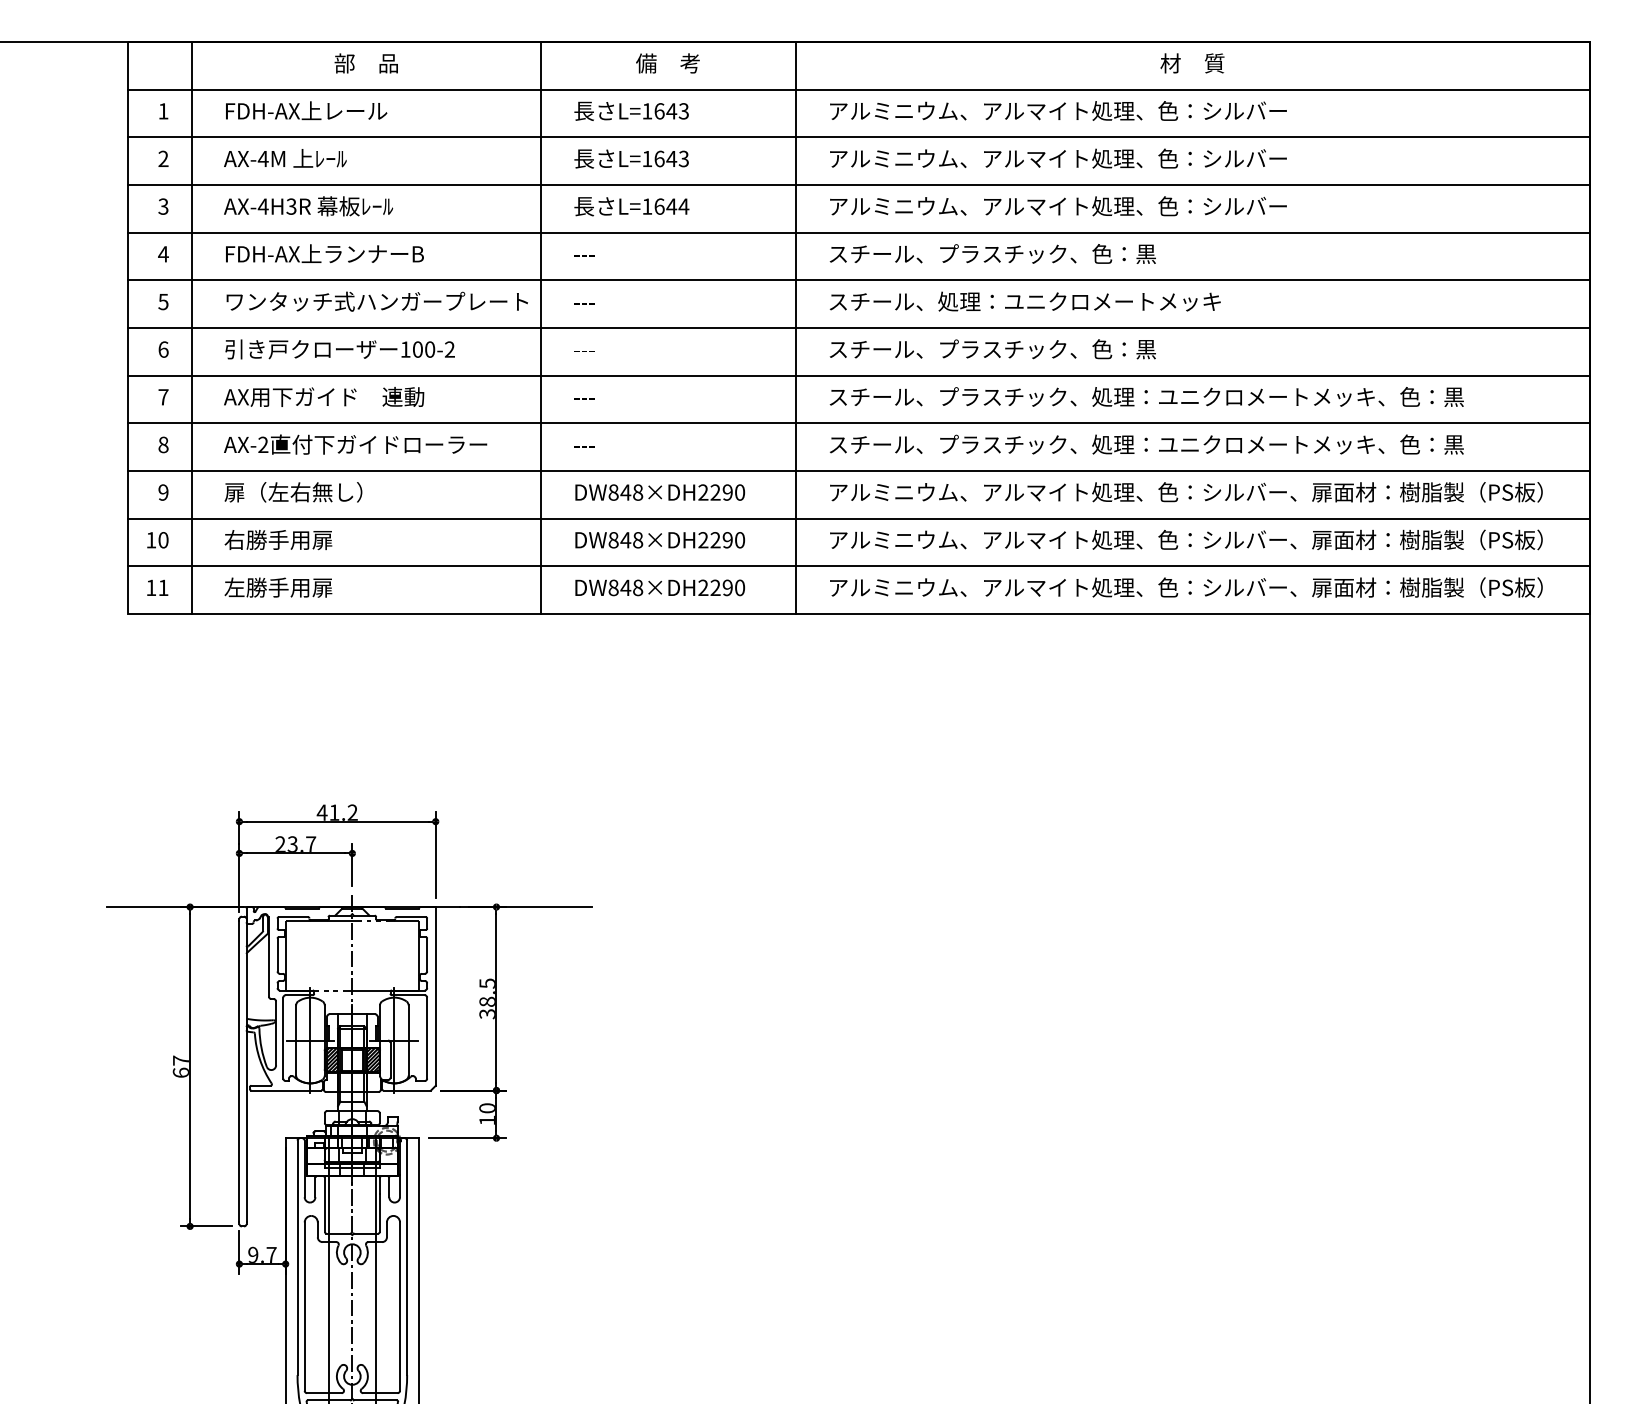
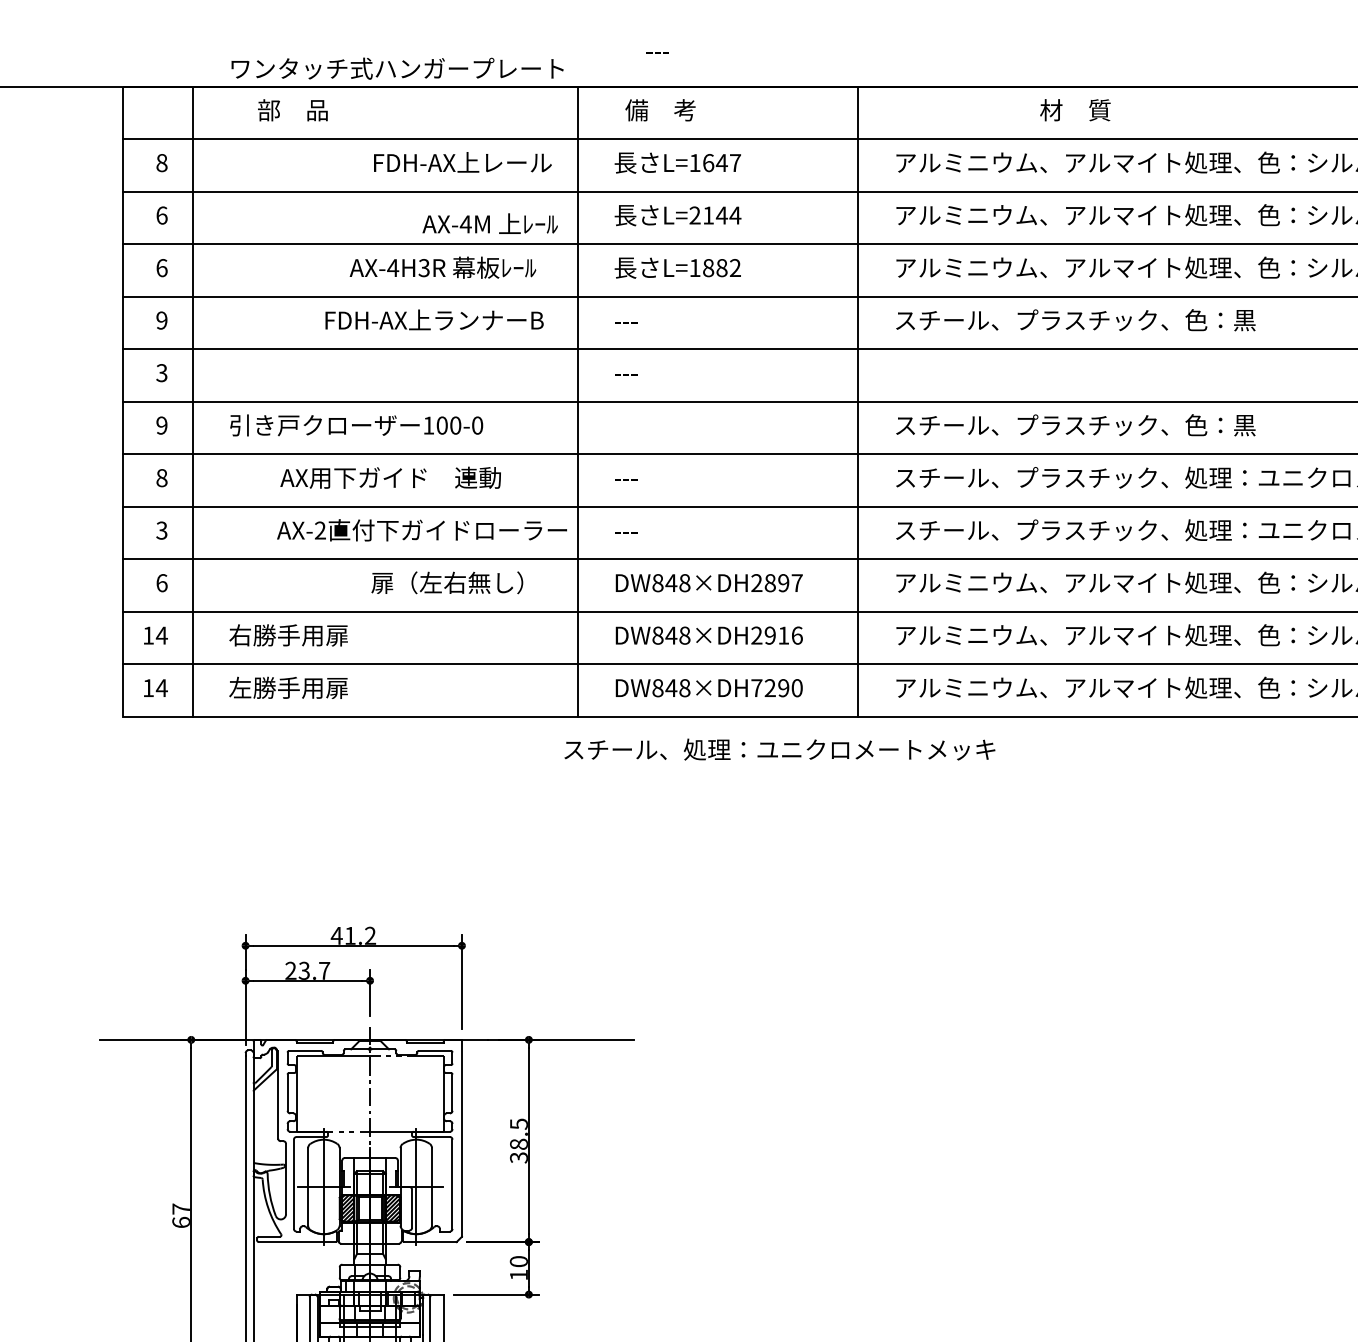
text: (365, 63) -> (291, 110), moved
text: (667, 63) -> (660, 110), moved
text: (1192, 63) -> (1075, 110), moved
text: (306, 110) -> (462, 162), moved
text: (163, 111) -> (161, 163), 1 -> 8
text: (683, 111) -> (734, 163), L=1643 -> L=1647
text: (163, 158) -> (161, 215), 2 -> 6
text: (285, 158) -> (490, 223), moved
text: (665, 158) -> (715, 215), L=1643 -> L=2144
text: (163, 206) -> (161, 267), 3 -> 6
text: (308, 206) -> (442, 267), moved
text: (671, 206) -> (721, 267), L=1644 -> L=1882
text: (324, 253) -> (434, 319), moved
text: (163, 254) -> (161, 320), 4 -> 9
text: (163, 301) -> (161, 372), 5 -> 3
text: (376, 301) -> (396, 68), moved
text: (1024, 301) -> (779, 749), moved
text: (163, 349) -> (161, 425), 6 -> 9
text: (449, 349) -> (477, 425), 100-2 -> 100-0
text: (584, 351) -> (657, 53), moved
text: (324, 396) -> (391, 477), moved
text: (163, 397) -> (161, 478), 7 -> 8
text: (163, 444) -> (161, 530), 8 -> 3
text: (355, 444) -> (422, 530), moved
text: (163, 492) -> (161, 583), 9 -> 6
text: (293, 492) -> (447, 583), moved
text: (727, 492) -> (783, 583), DW848×DH2290 -> DW848×DH2897
text: (163, 540) -> (161, 635), 10 -> 14
text: (727, 540) -> (783, 635), DW848×DH2290 -> DW848×DH2916
text: (163, 587) -> (161, 687), 11 -> 14
text: (703, 587) -> (756, 687), DW848×DH2290 -> DW848×DH7290

